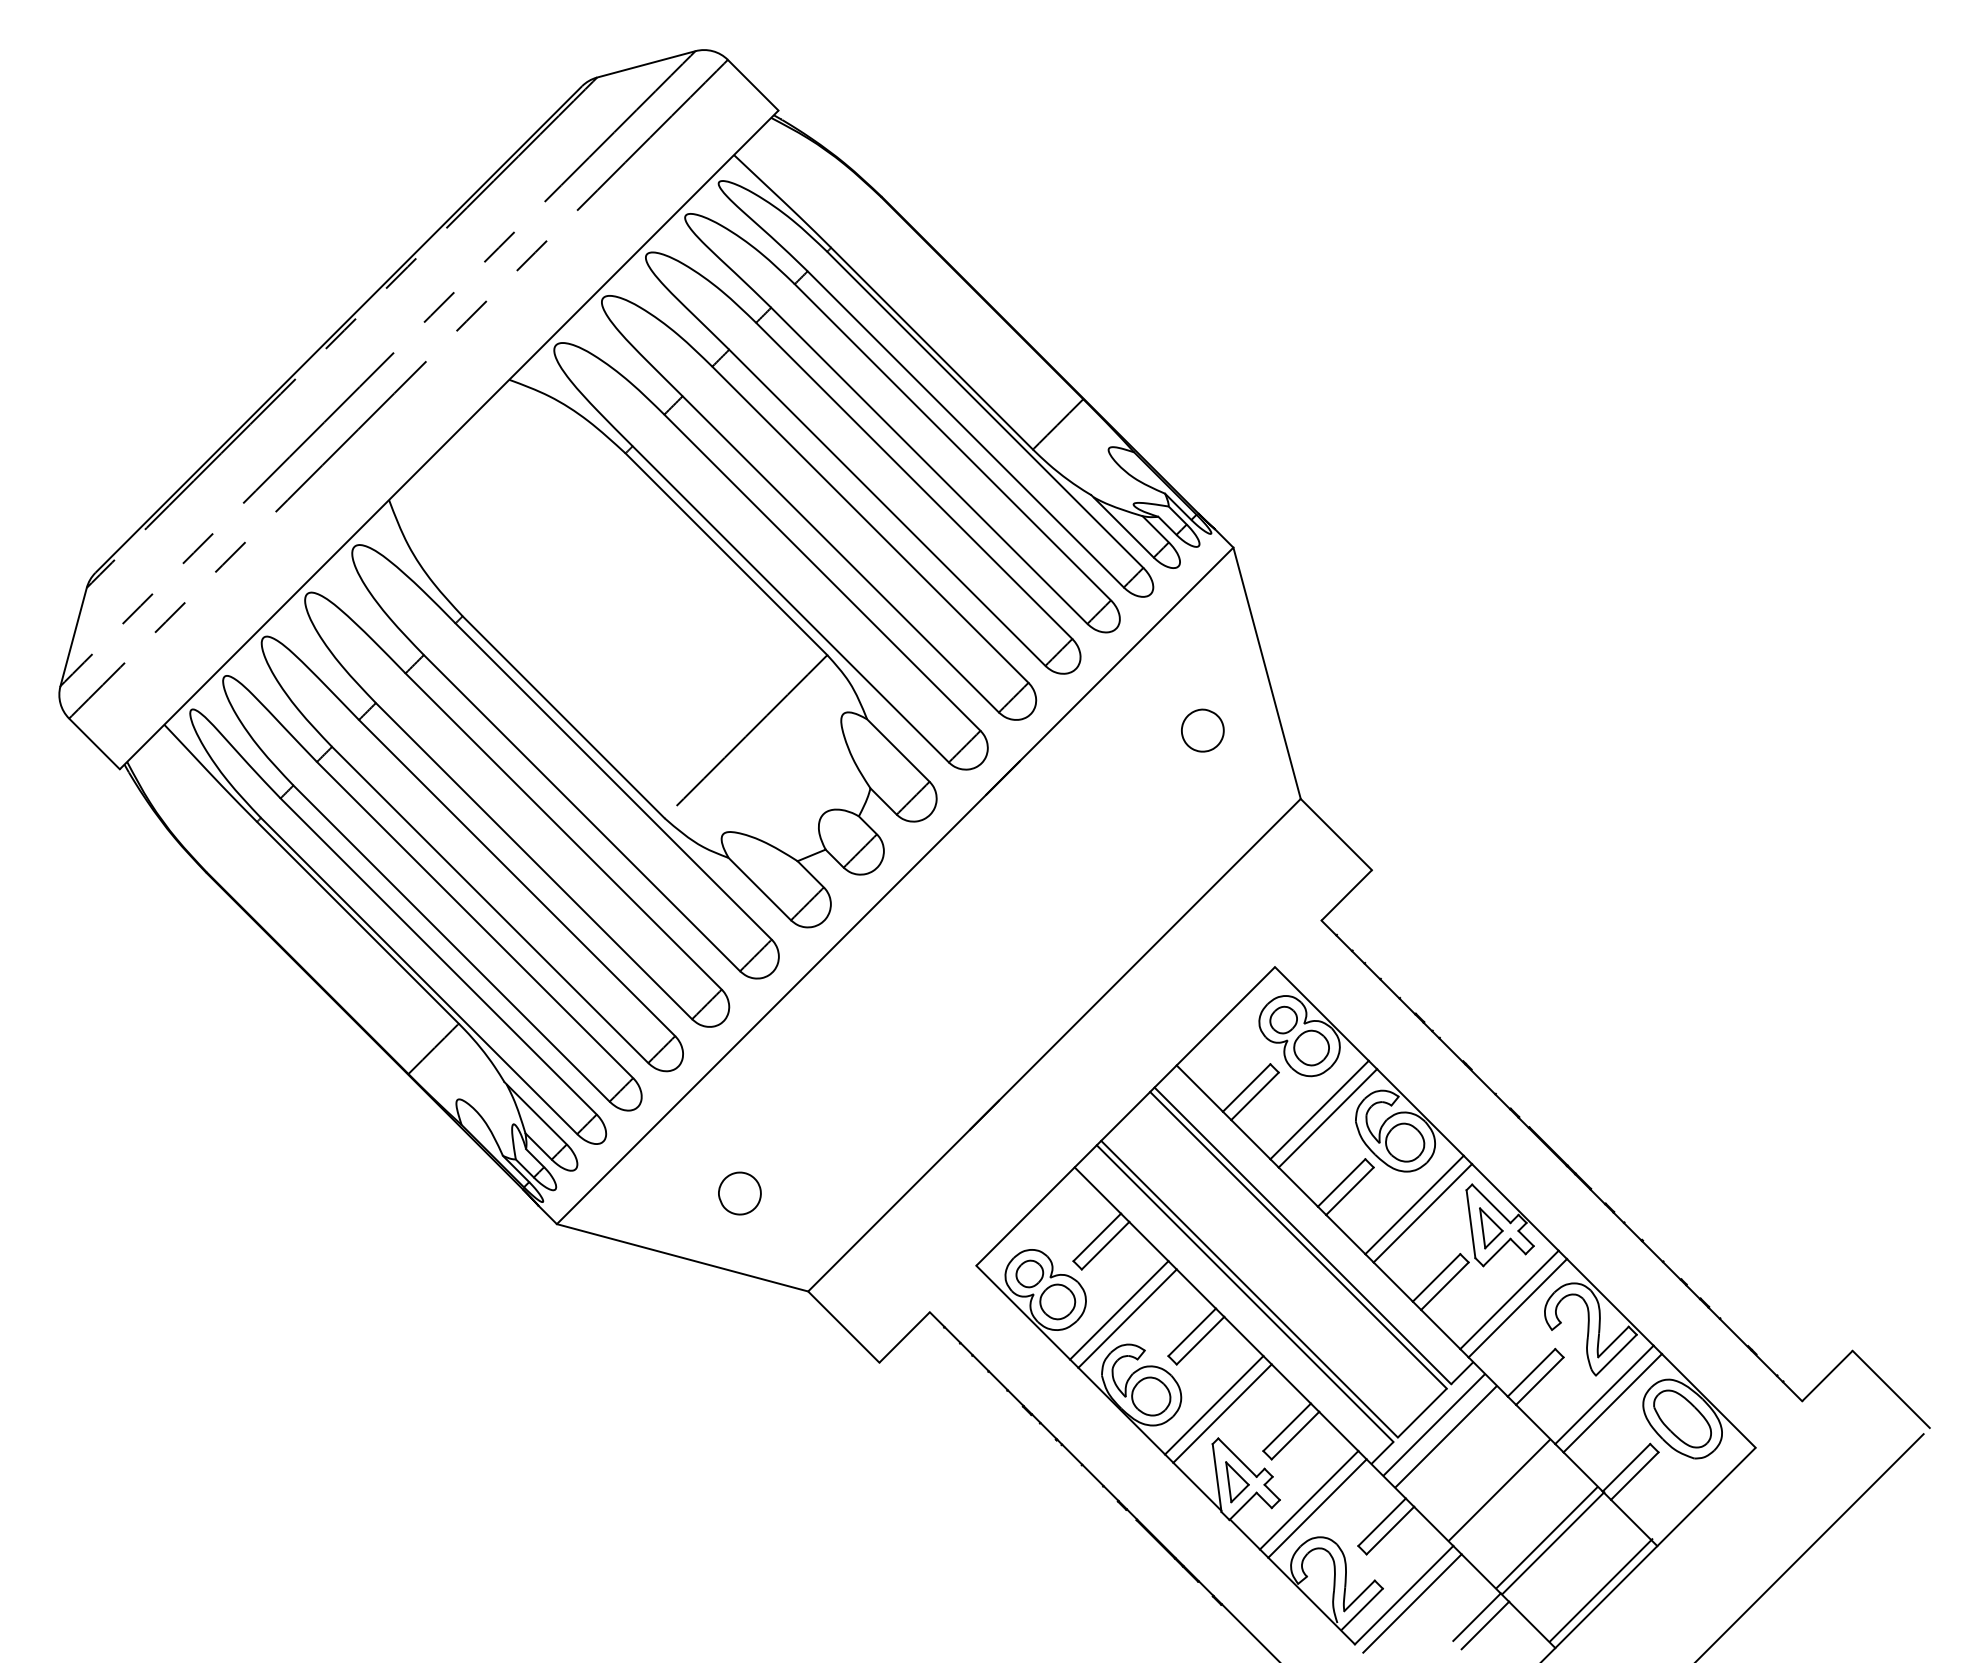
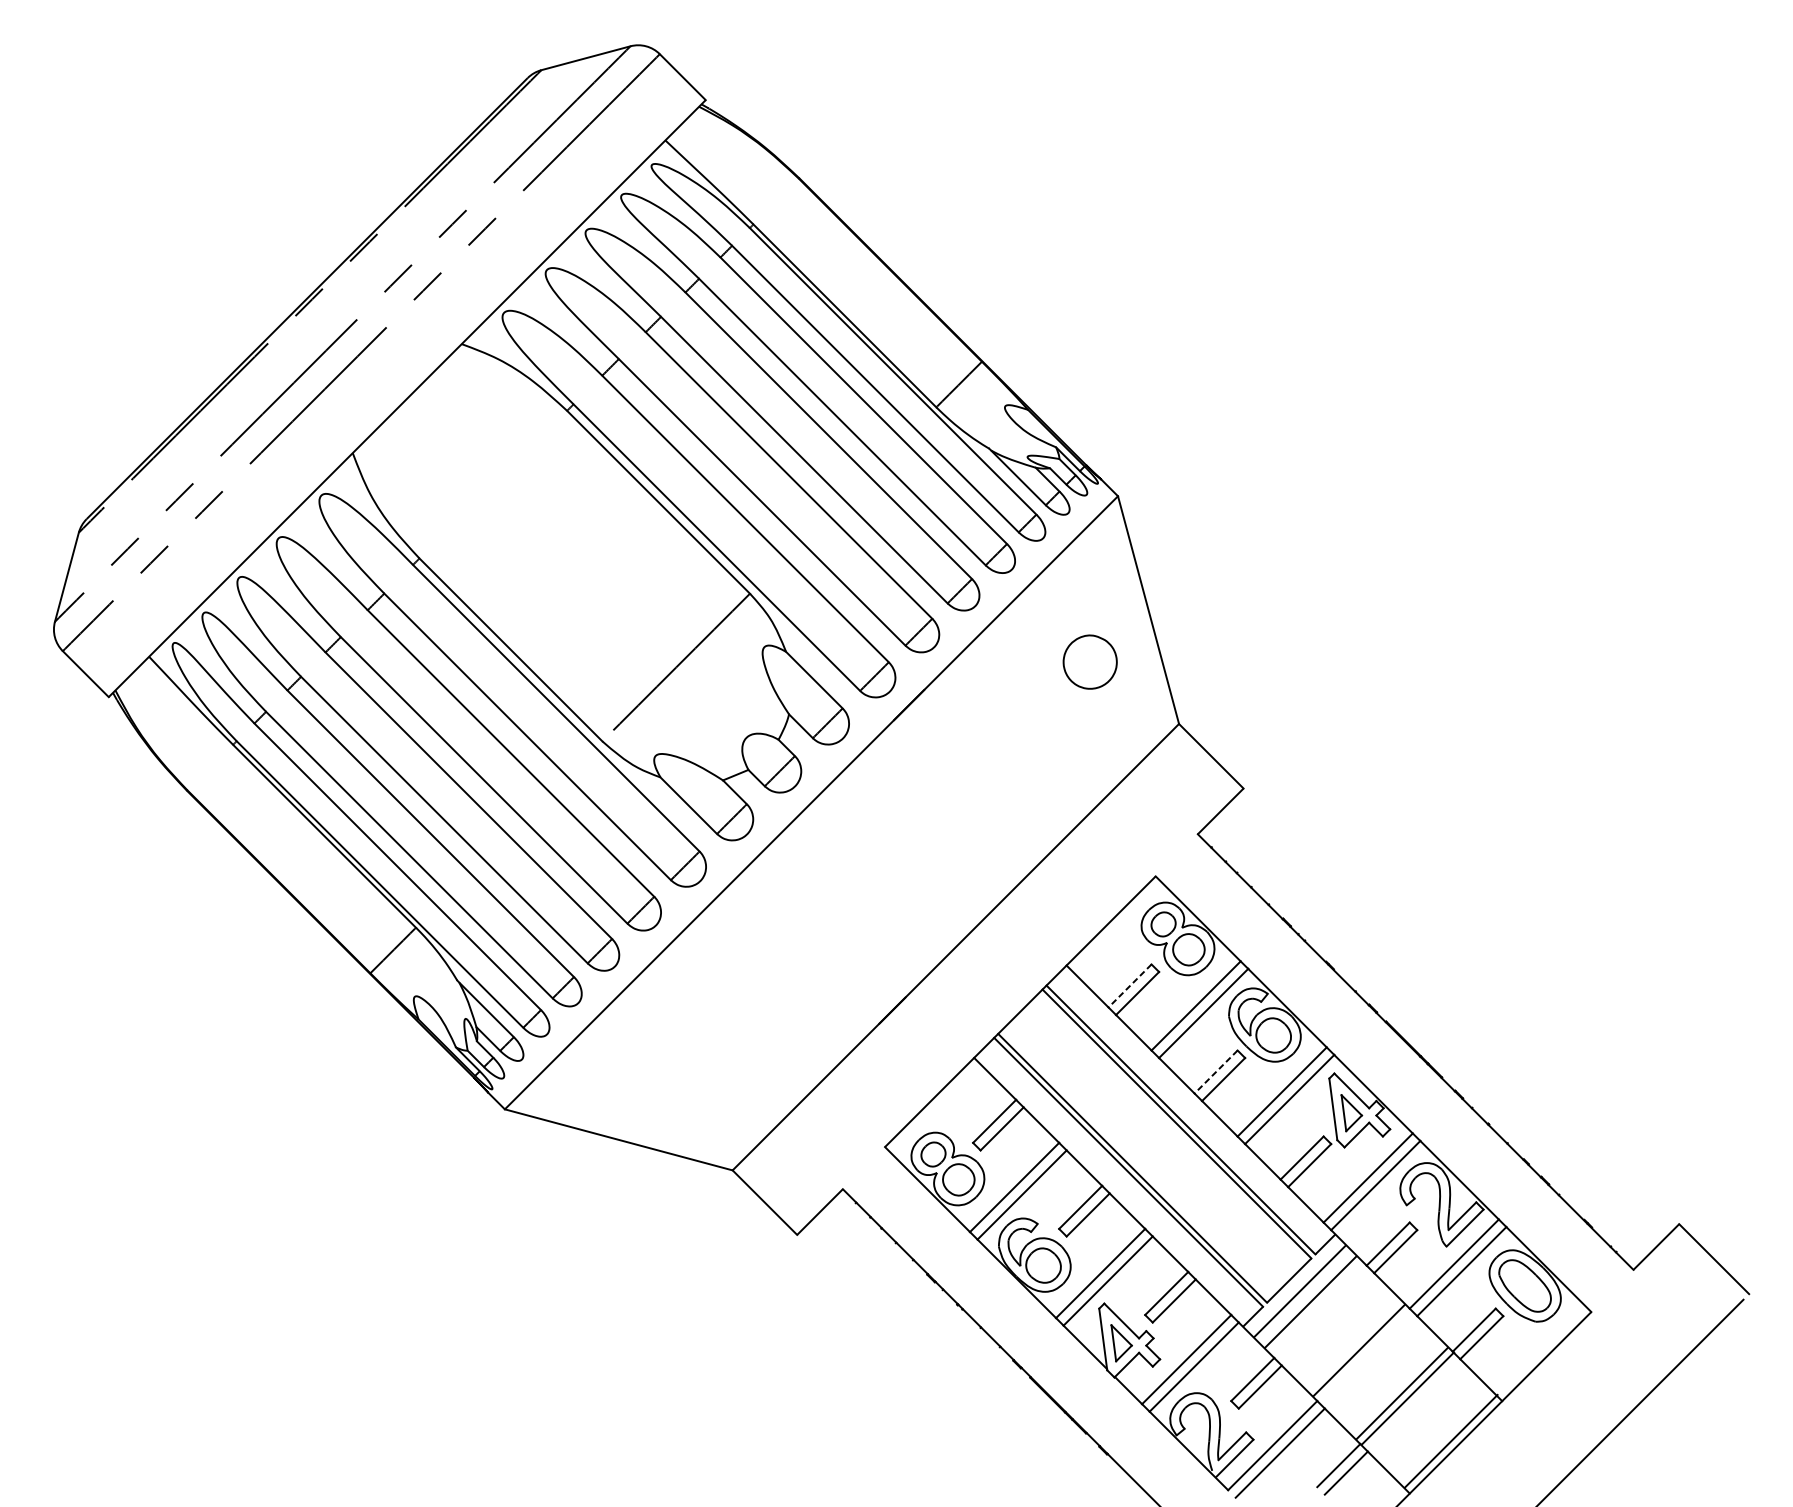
part: (1202, 730) -> (1089, 661), size x1.4
line: (1246, 1087) -> (1129, 985), solid -> dashed
line: (1341, 1182) -> (1215, 1071), solid -> dashed
part: (739, 1193) -> (670, 1081), removed

